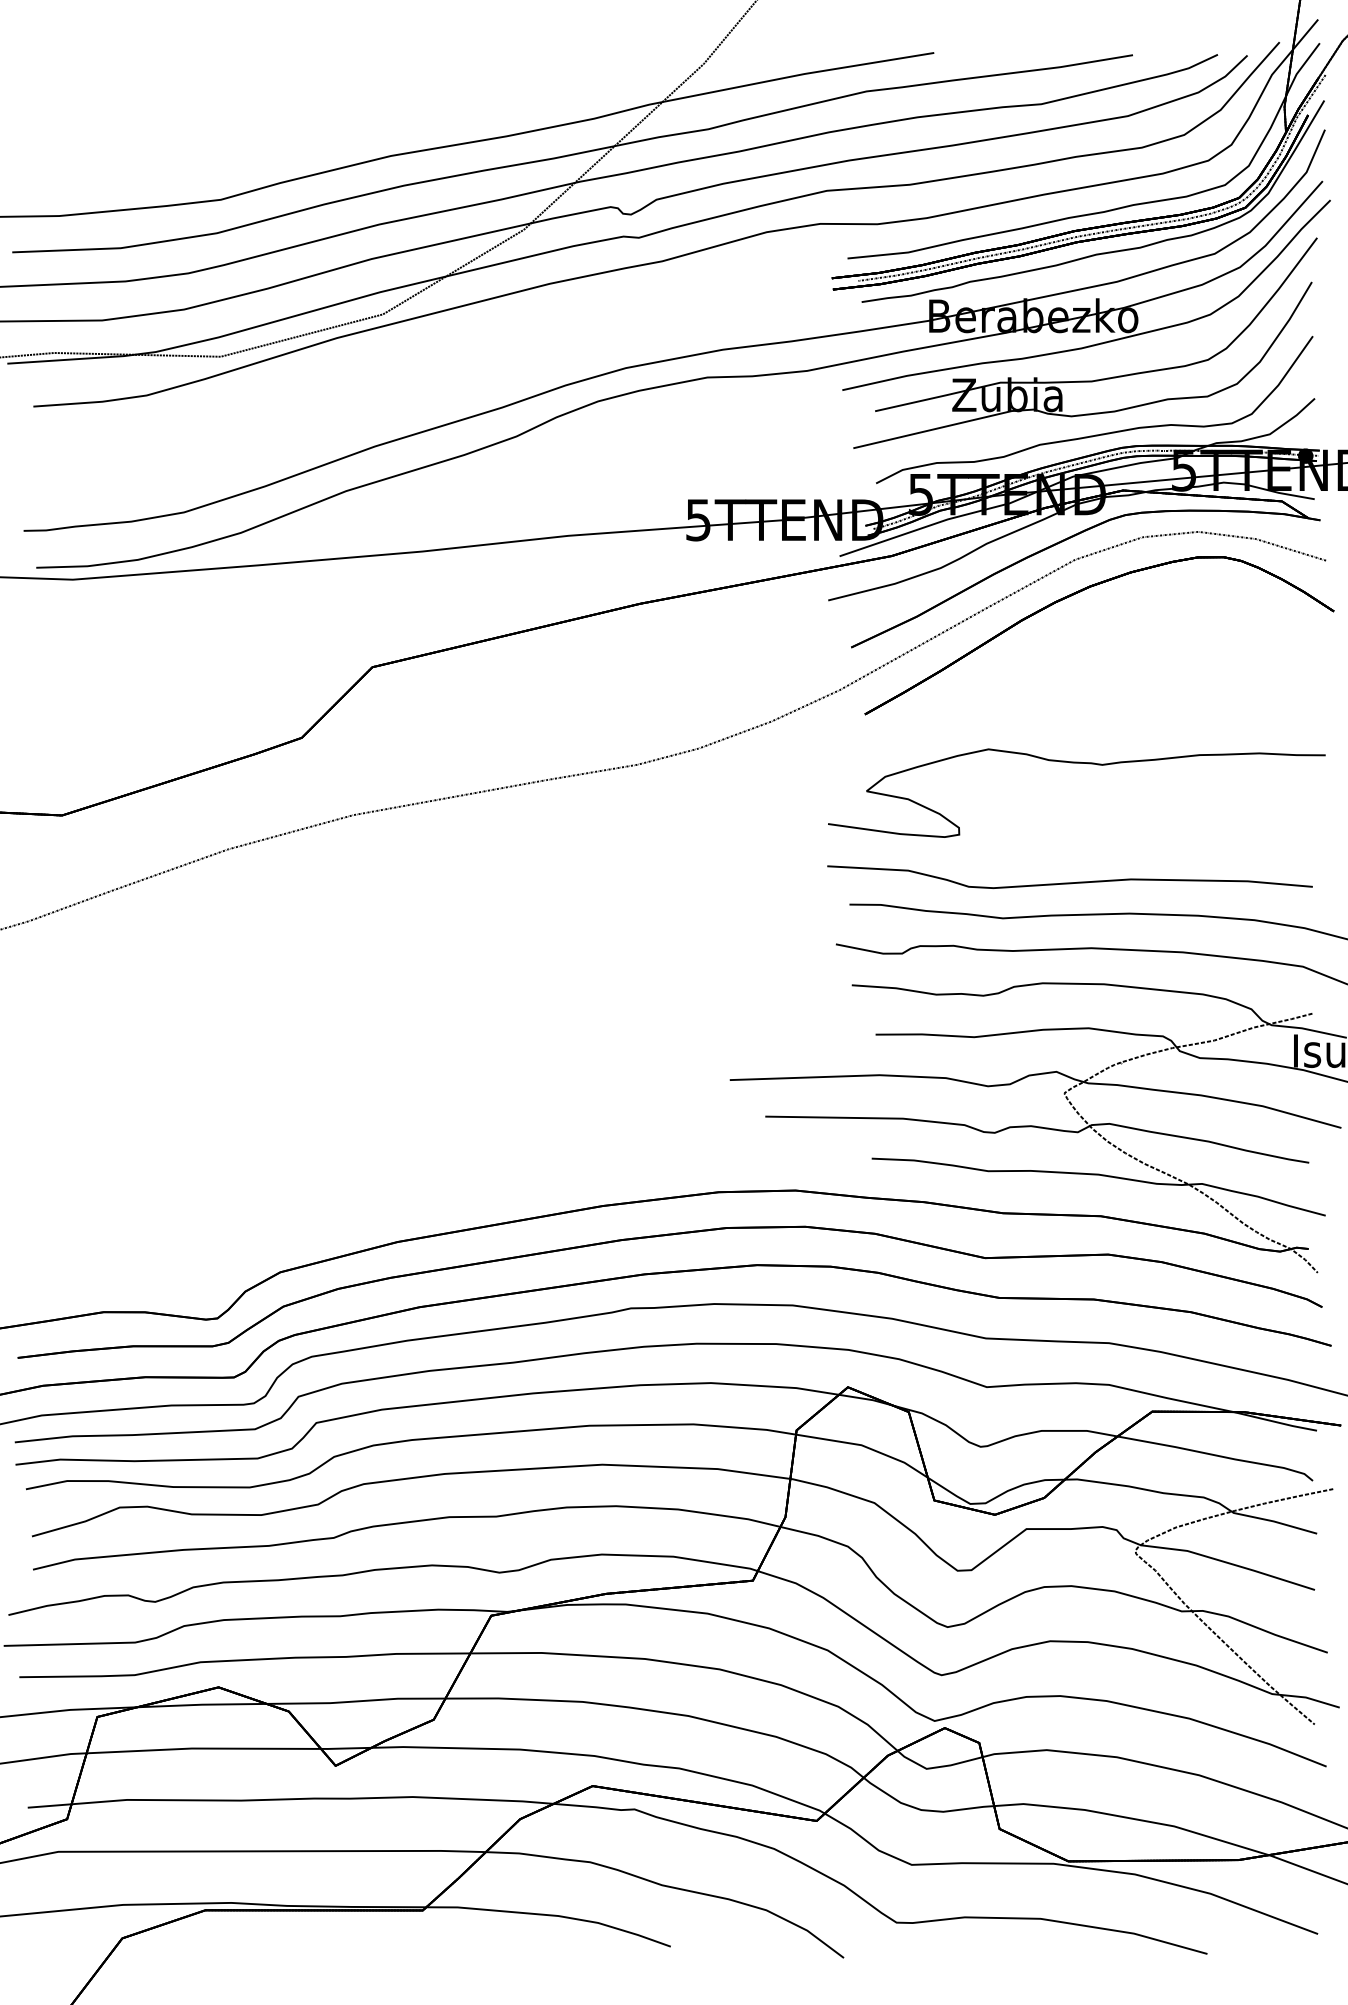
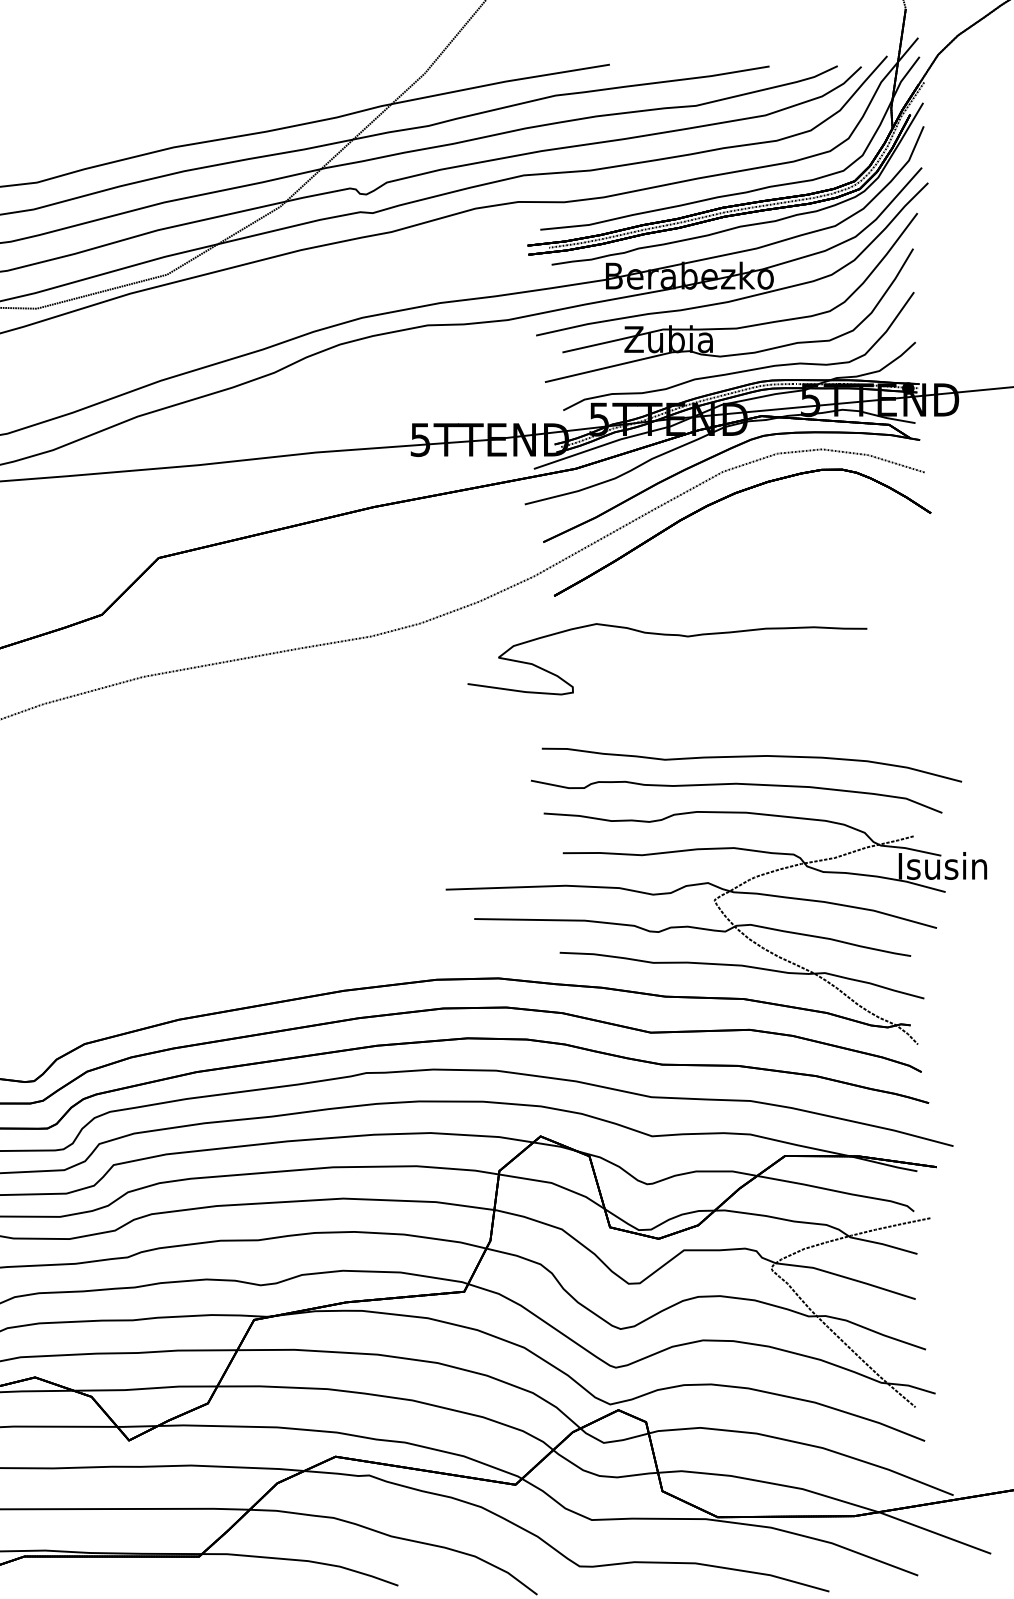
curve: (1076, 763) -> (667, 635), moved
curve: (1069, 882) -> (718, 730), removed

